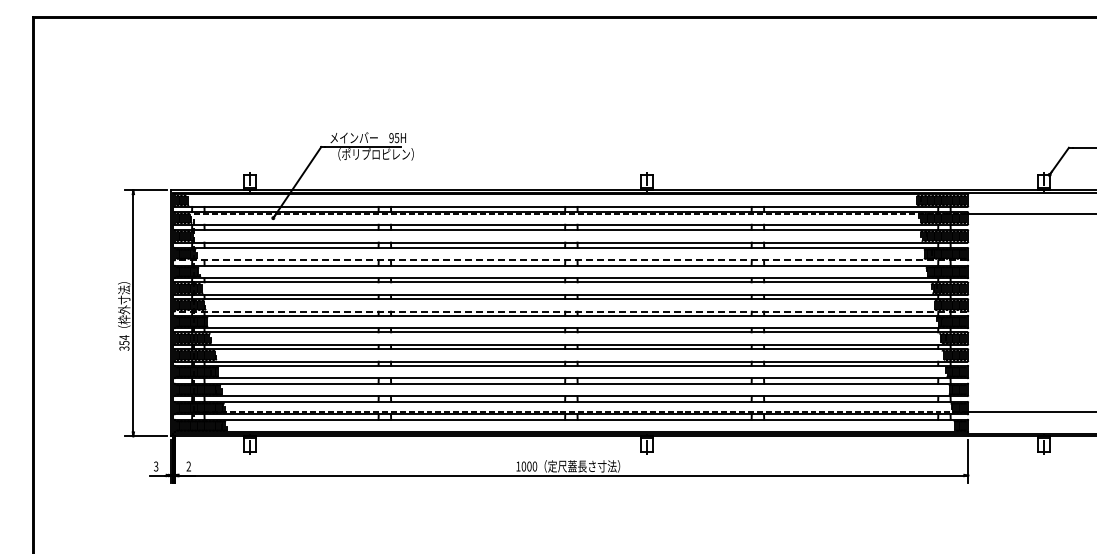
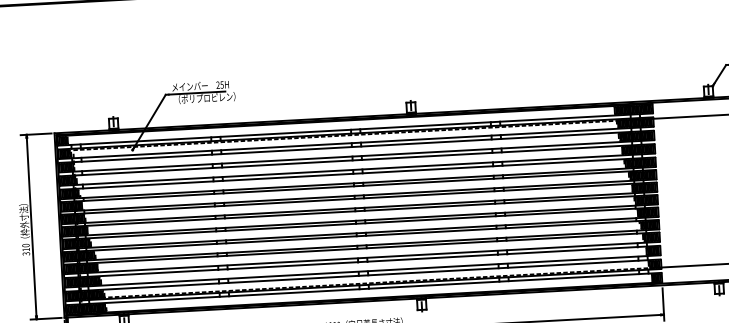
text: (391, 138) -> (218, 85), 95H -> 25H
line: (570, 260) -> (357, 169), dashed -> solid
line: (570, 311) -> (359, 207), dashed -> solid
text: (124, 340) -> (26, 247), 354 -> 310

